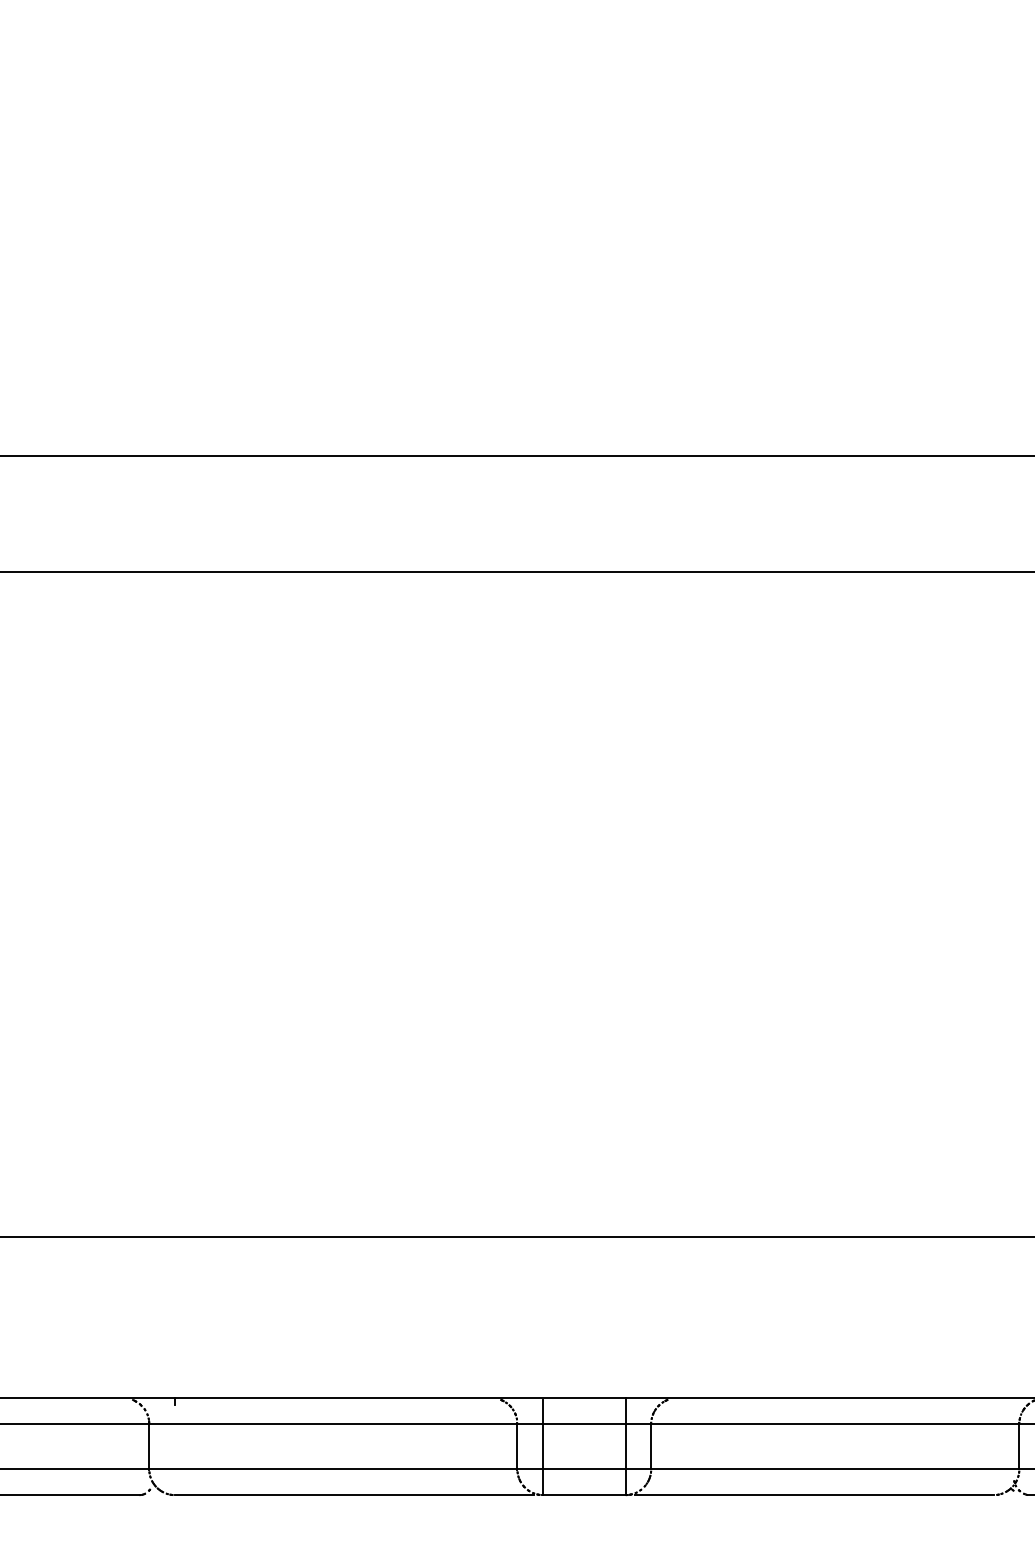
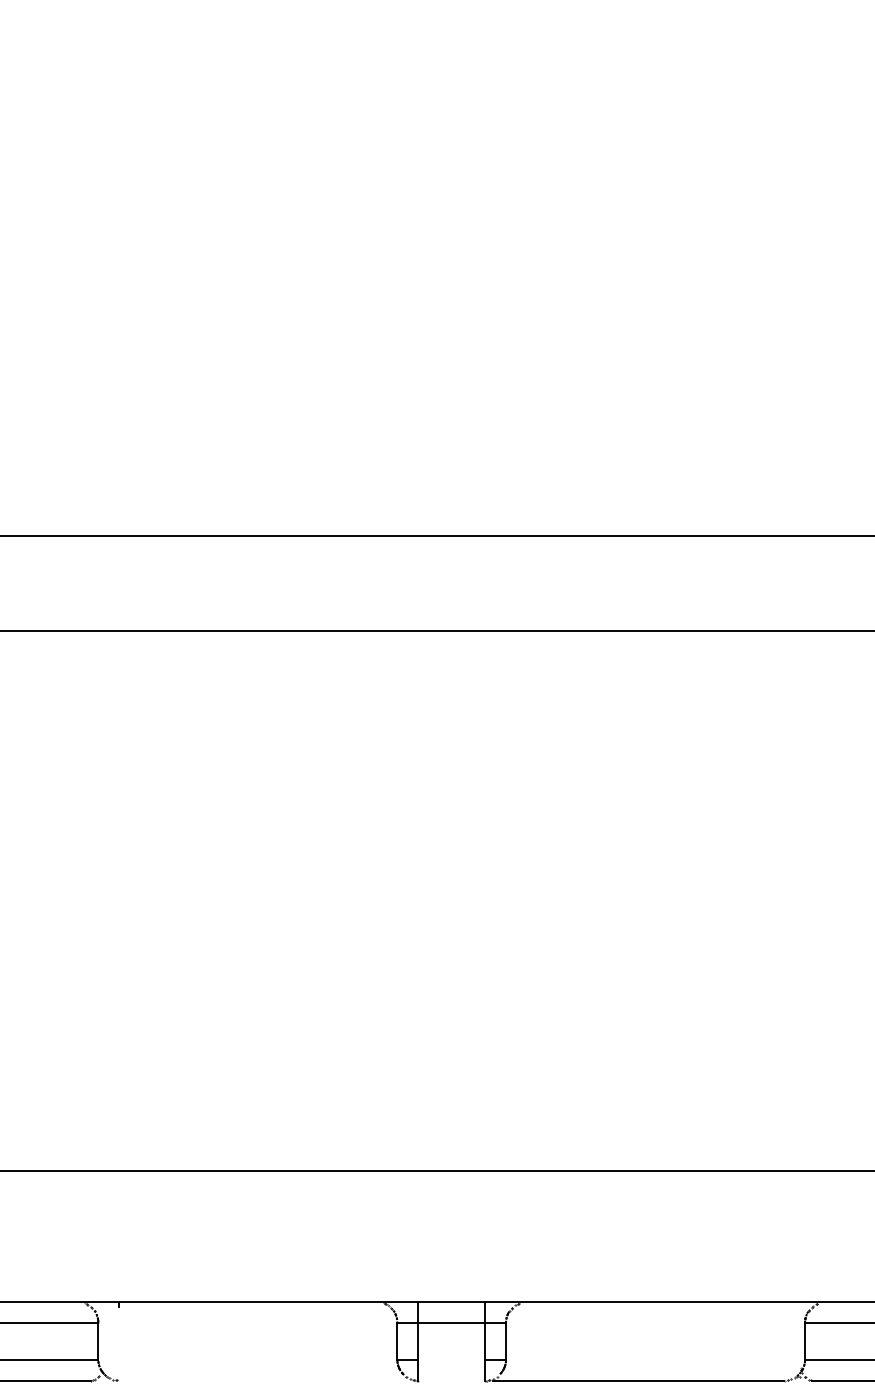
line: (332, 1423) -> (247, 1322), removed
line: (835, 1423) -> (655, 1322), removed
line: (332, 1469) -> (247, 1359), removed
line: (584, 1469) -> (451, 1359), removed
line: (835, 1469) -> (655, 1359), removed
line: (353, 1495) -> (264, 1380), removed
line: (584, 1495) -> (451, 1380), removed

